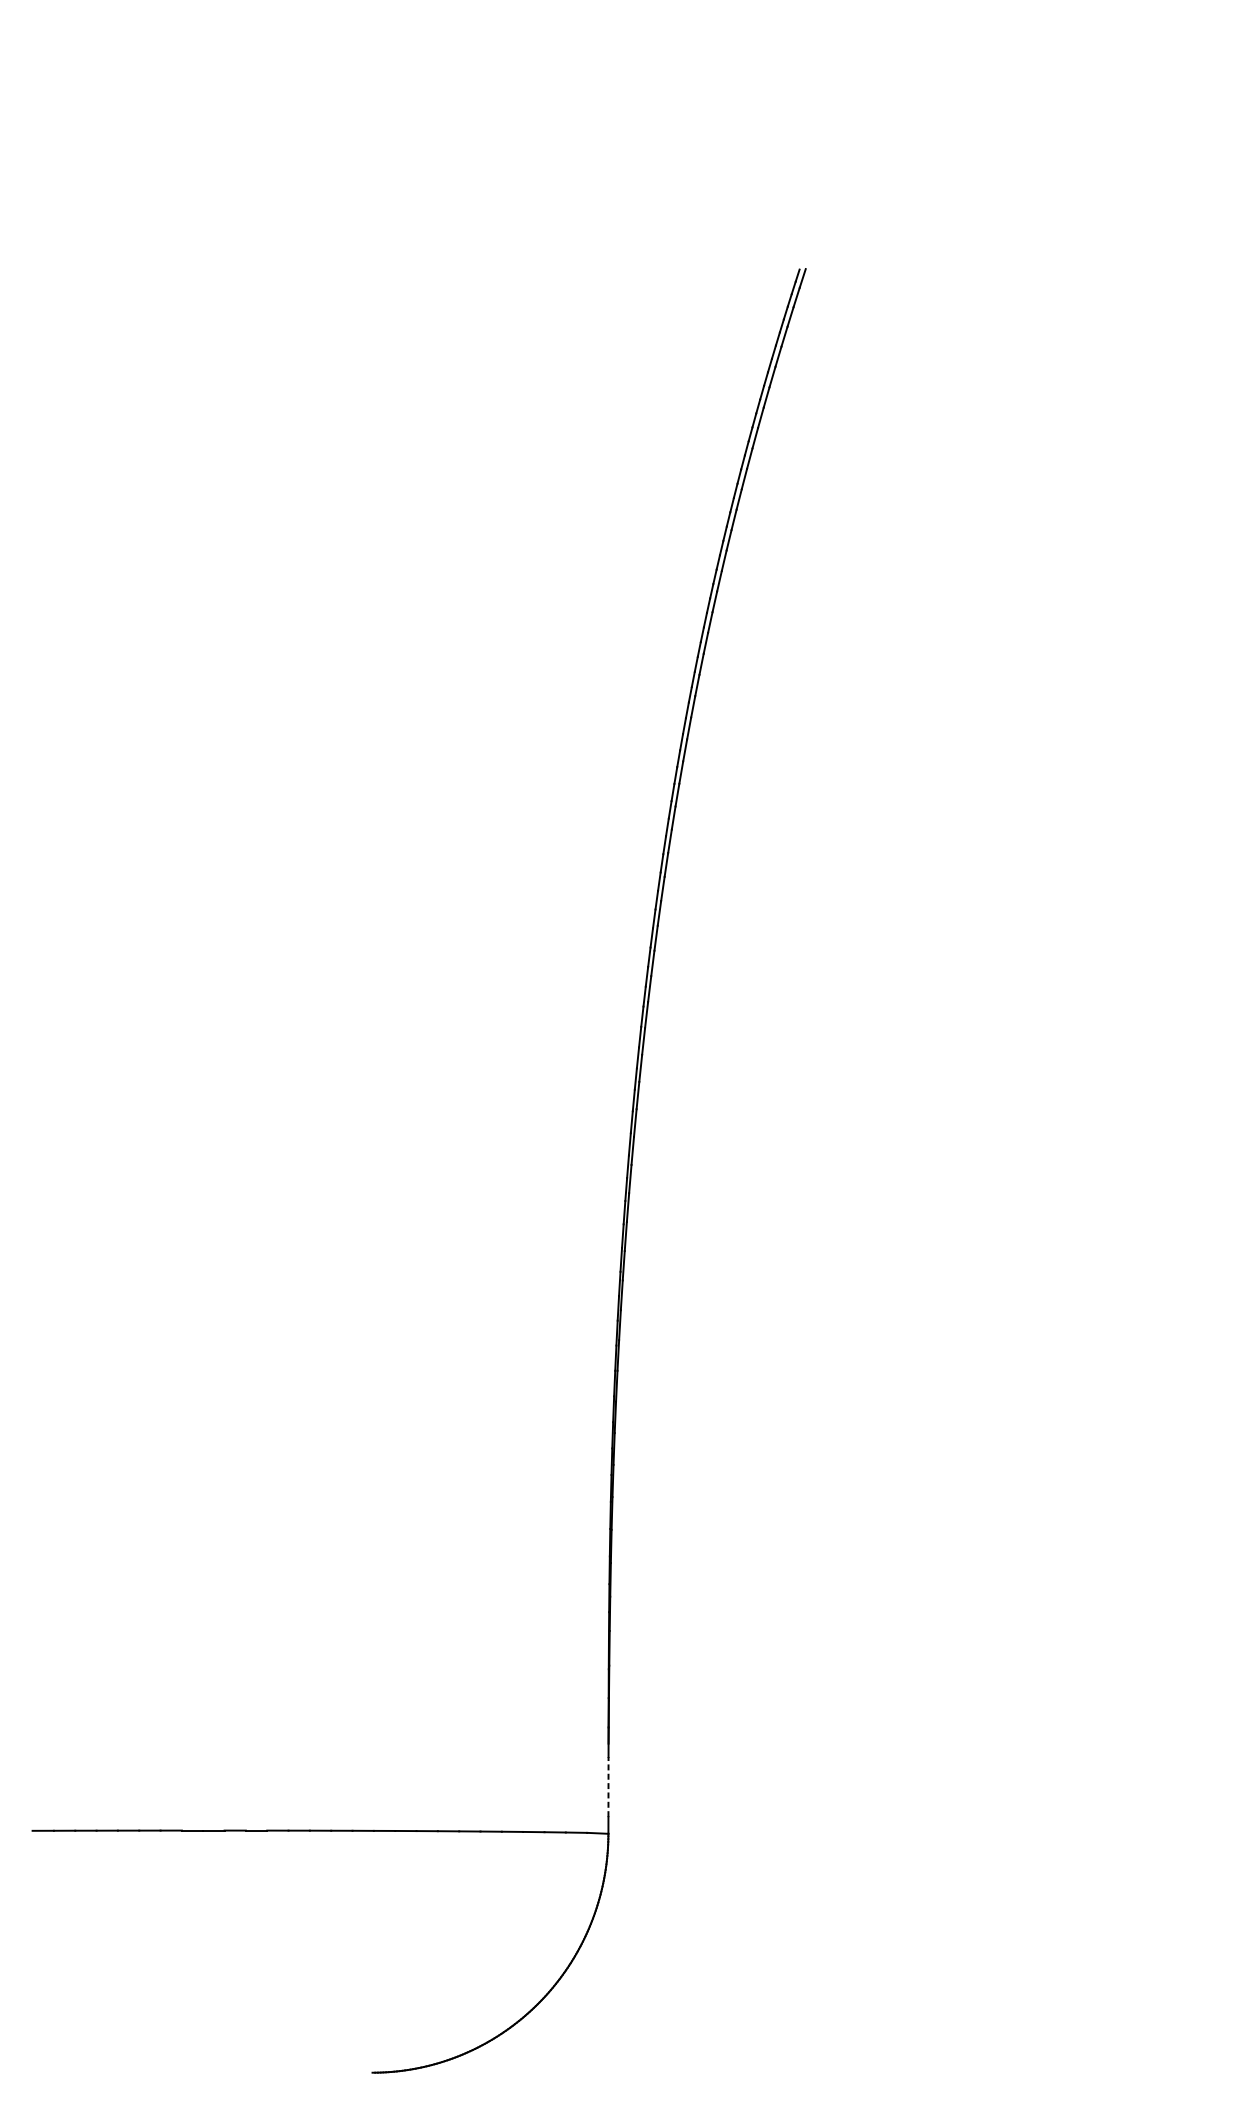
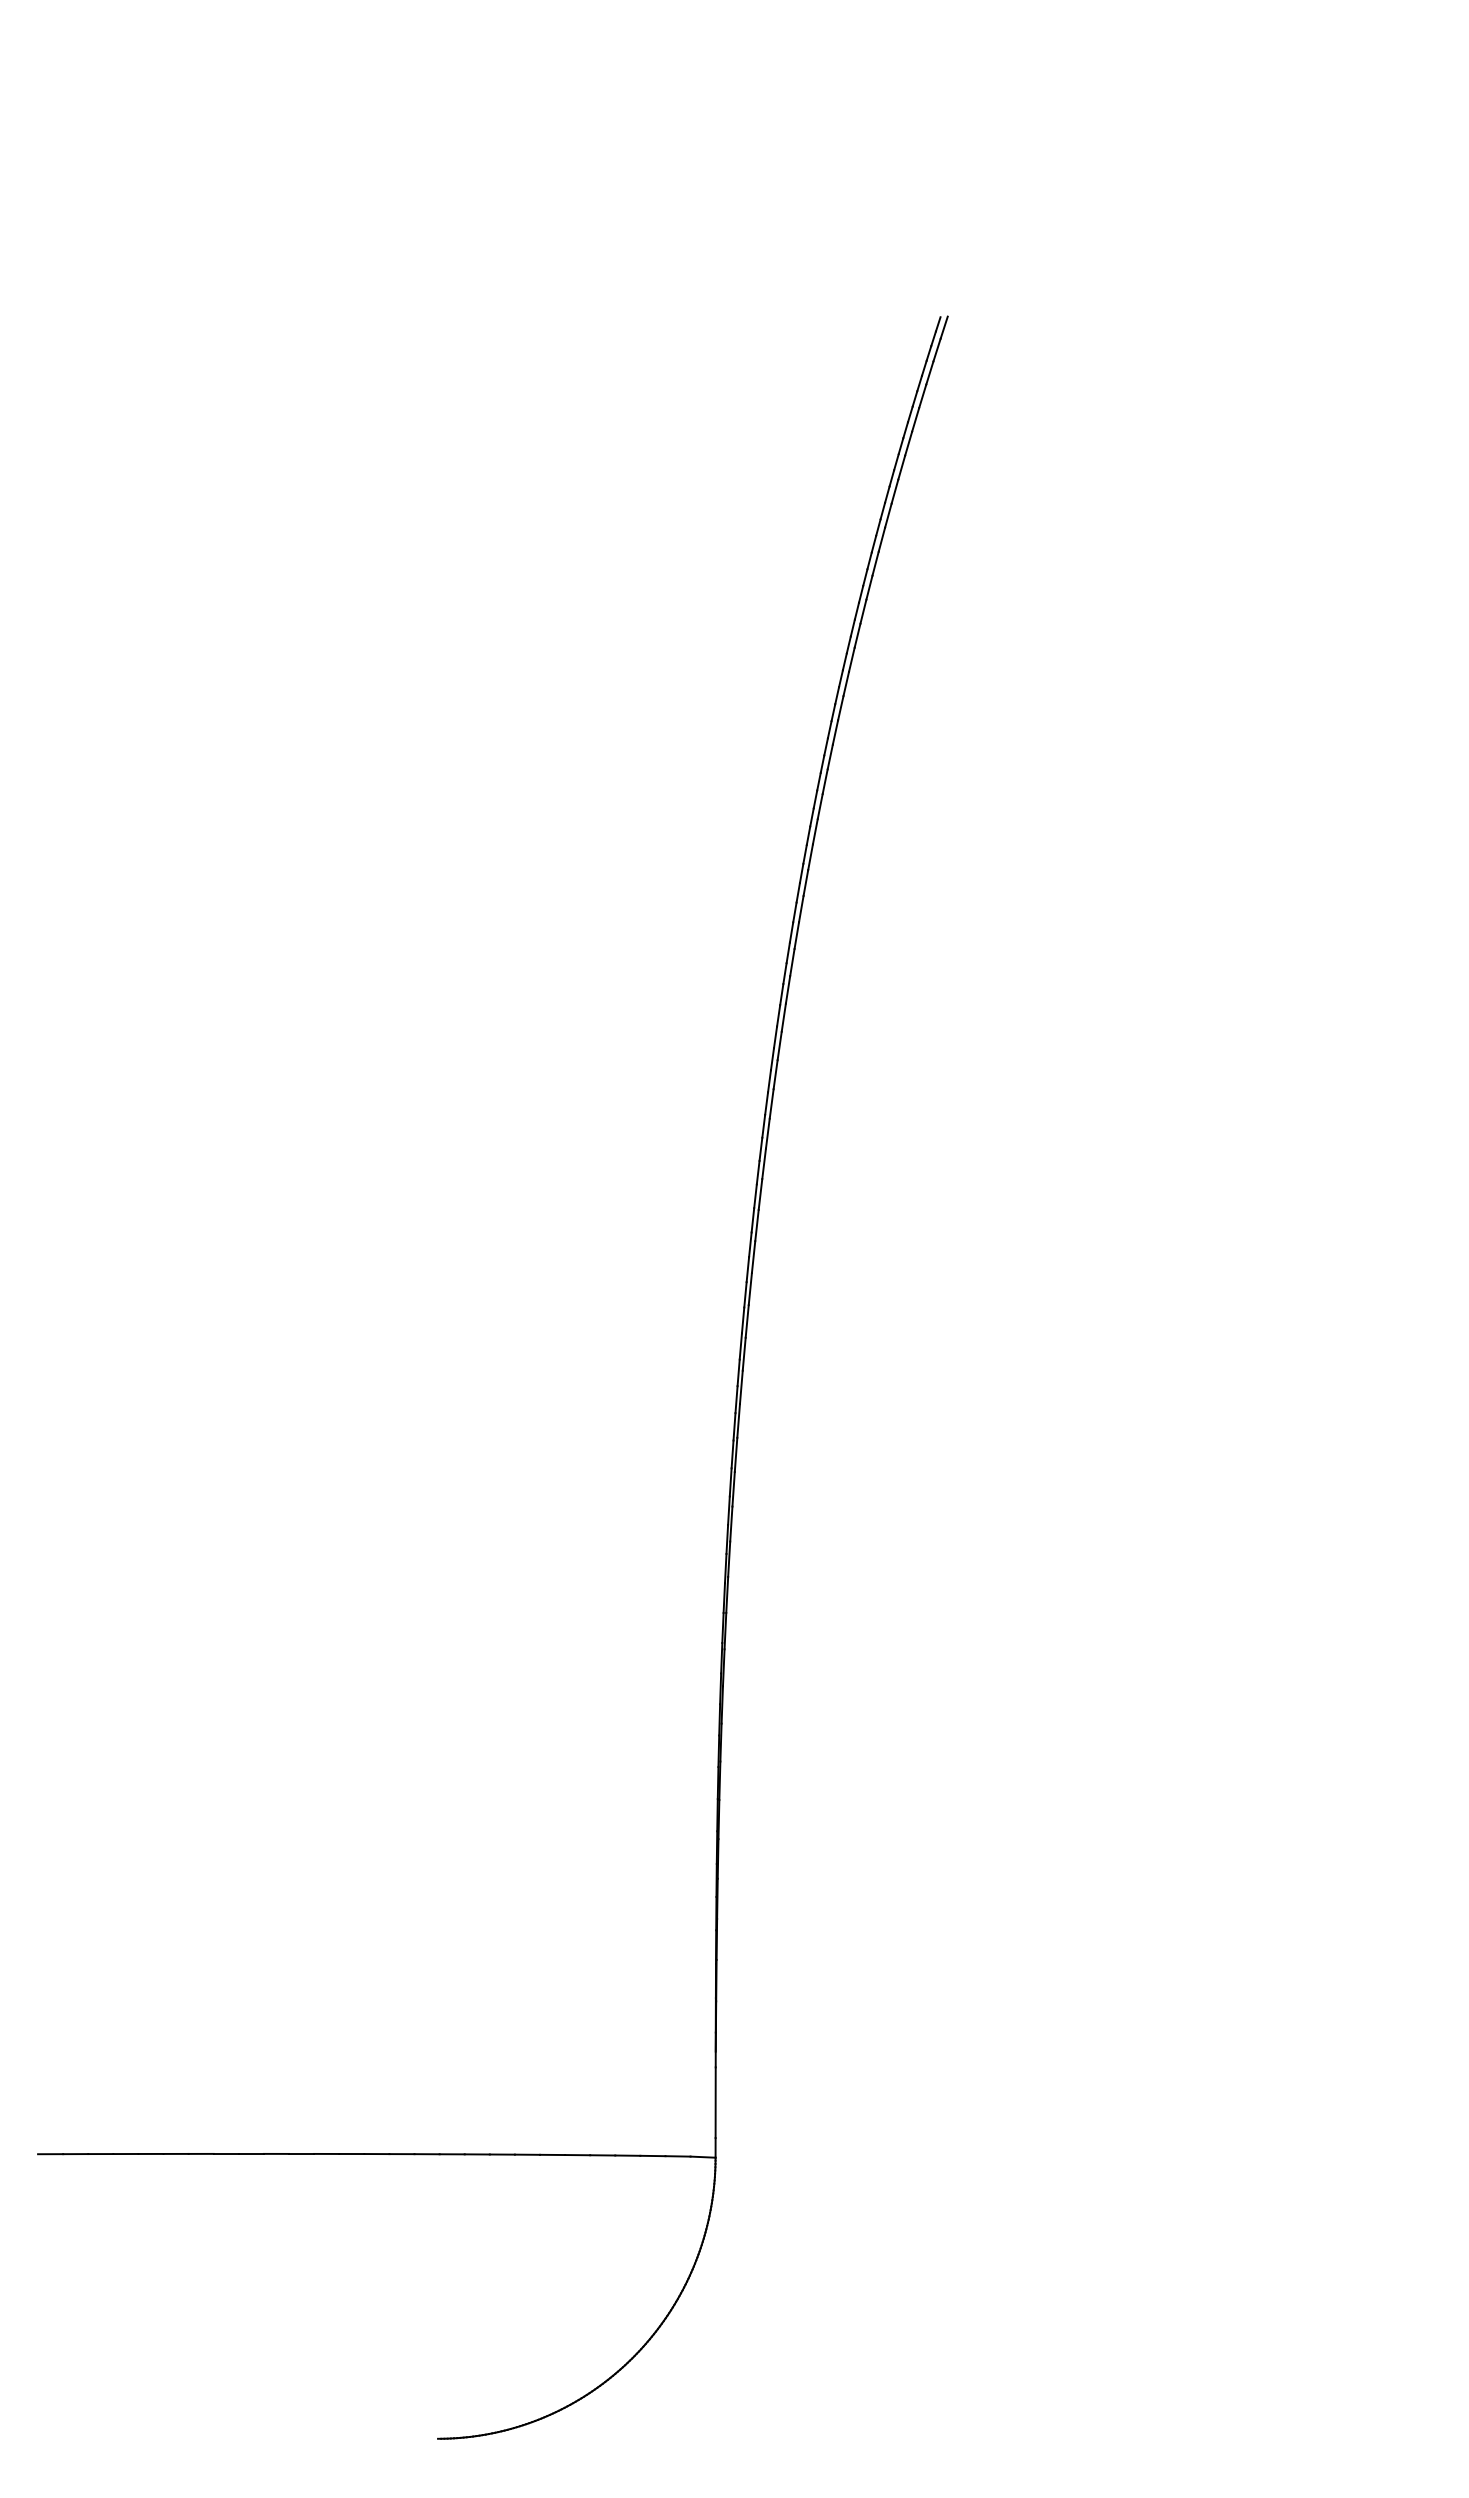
line: (608, 1786) -> (715, 2102), dashed -> solid

